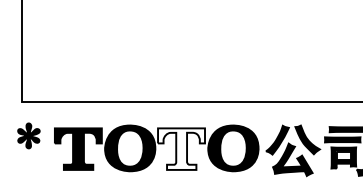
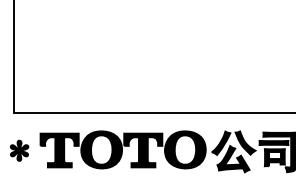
part: (28, 135) -> (19, 150), moved
fill: (181, 149) -> (143, 150), added

